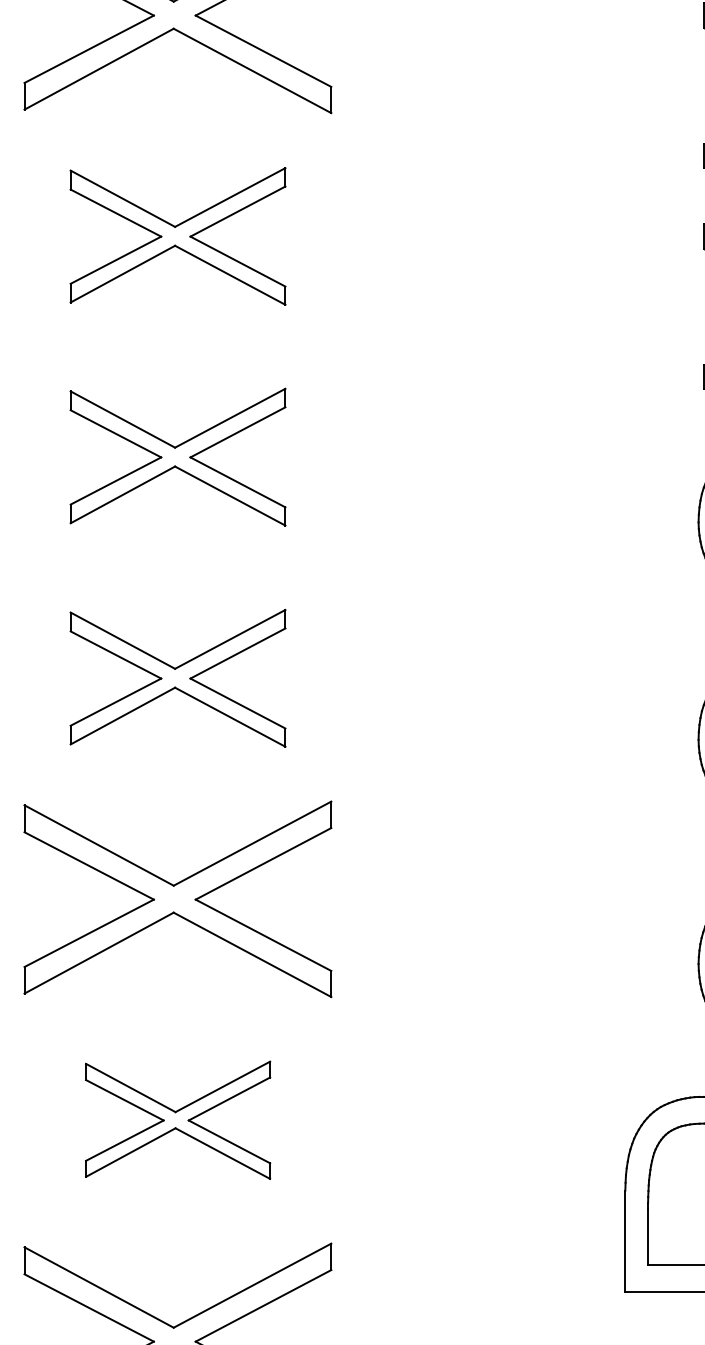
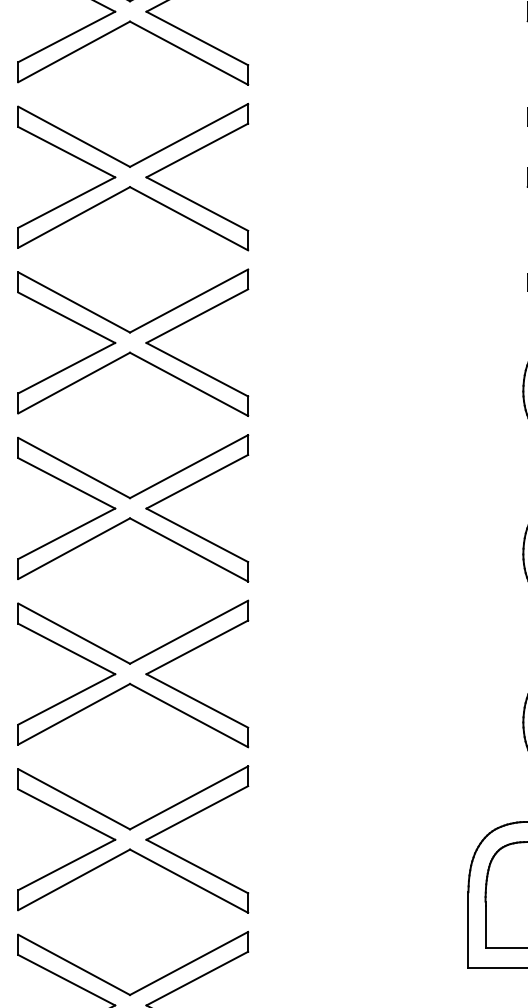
part: (178, 236) -> (133, 177), size x1.43
part: (178, 456) -> (133, 342), size x1.43
part: (178, 678) -> (133, 508), size x1.43
part: (178, 1120) -> (133, 839), size x1.67

